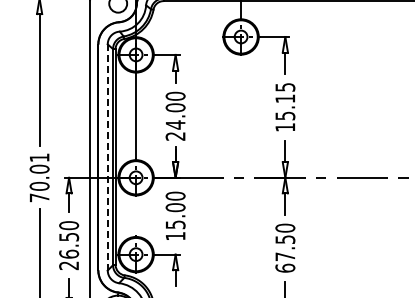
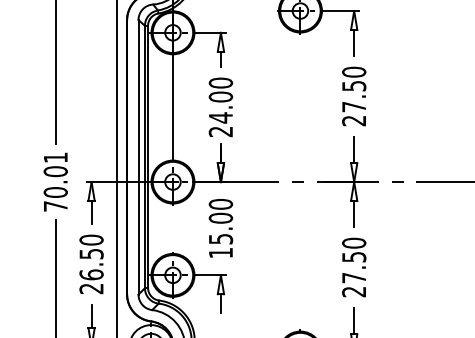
text: (285, 106) -> (354, 95), 15.15 -> 27.50
line: (107, 157) -> (138, 157), dashed -> solid
text: (285, 267) -> (354, 290), 67.50 -> 27.50

